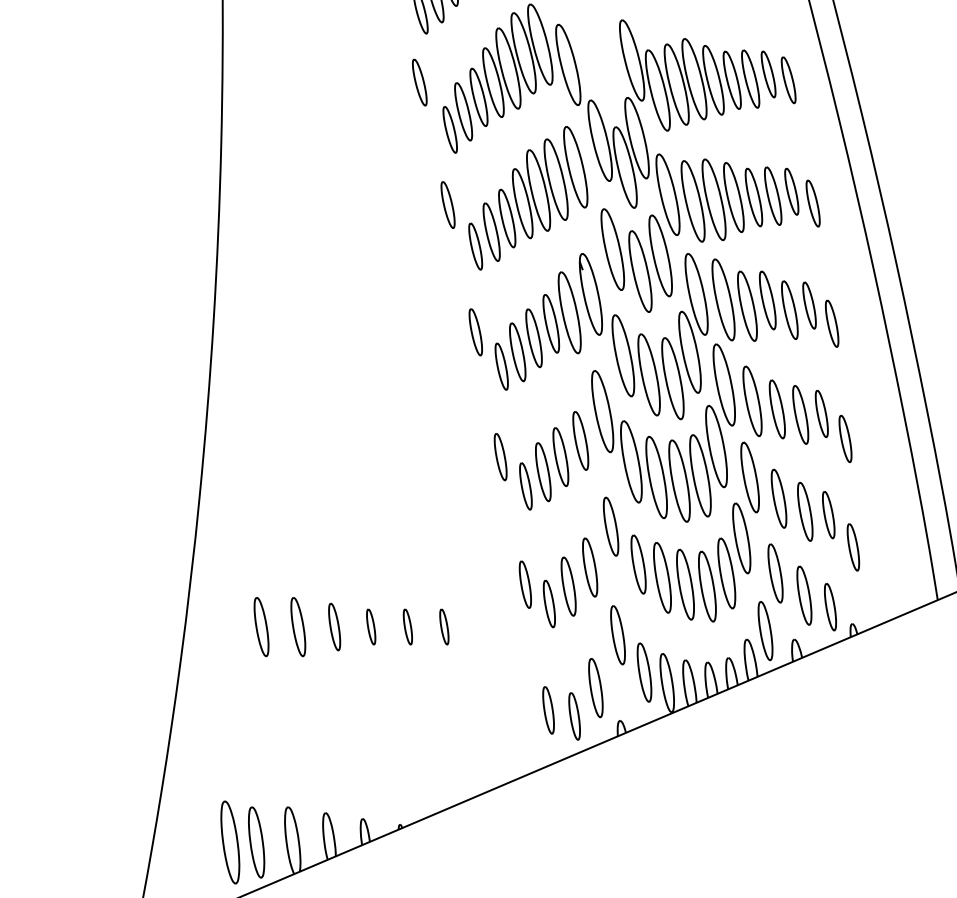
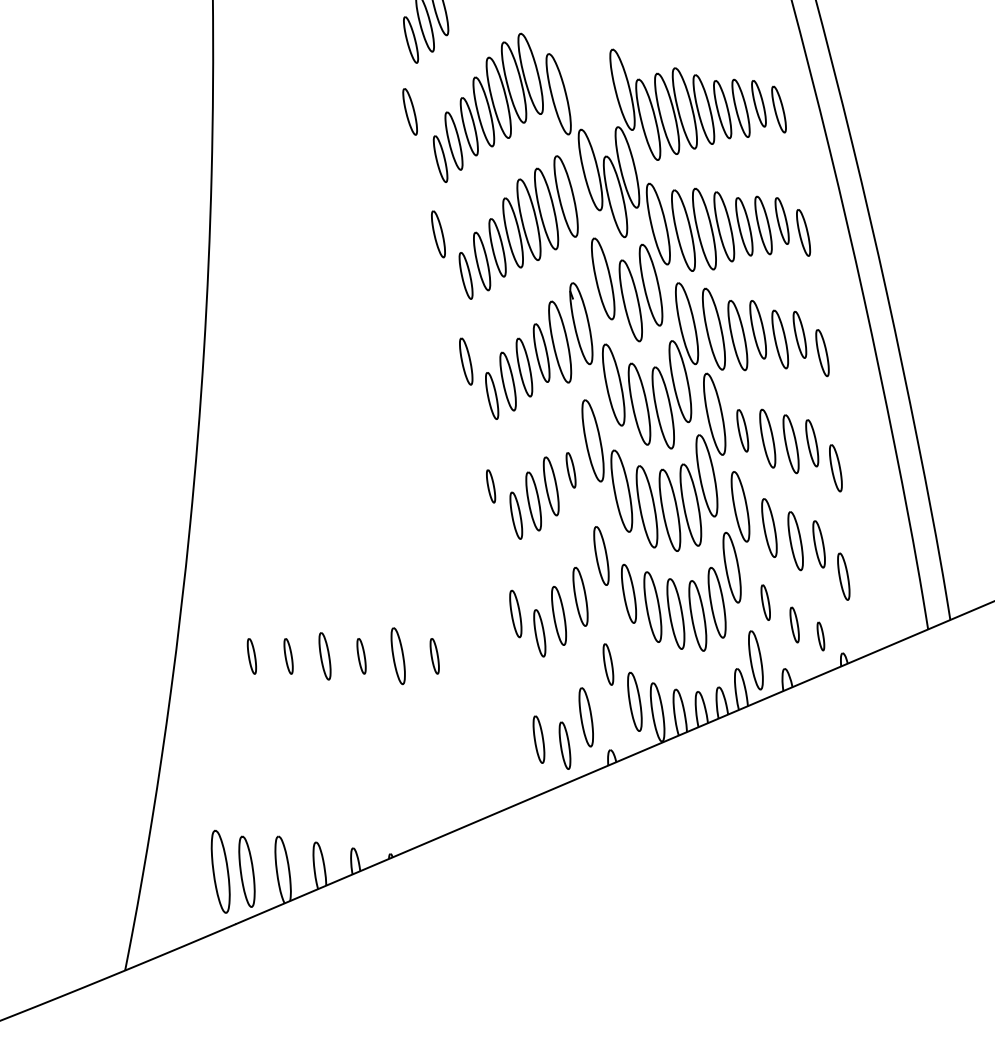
part: (752, 401) -> (742, 430), size x0.6
part: (580, 441) -> (570, 470), size x0.6
part: (500, 457) -> (490, 486), size x0.7
part: (775, 573) -> (765, 602), size x0.6
part: (804, 595) -> (794, 624), size x0.6
part: (830, 607) -> (820, 636), size x0.6
part: (261, 627) -> (251, 656), size x0.6
part: (298, 627) -> (288, 656), size x0.6
part: (408, 627) -> (398, 656), size x1.6
part: (618, 635) -> (608, 664), size x0.7

